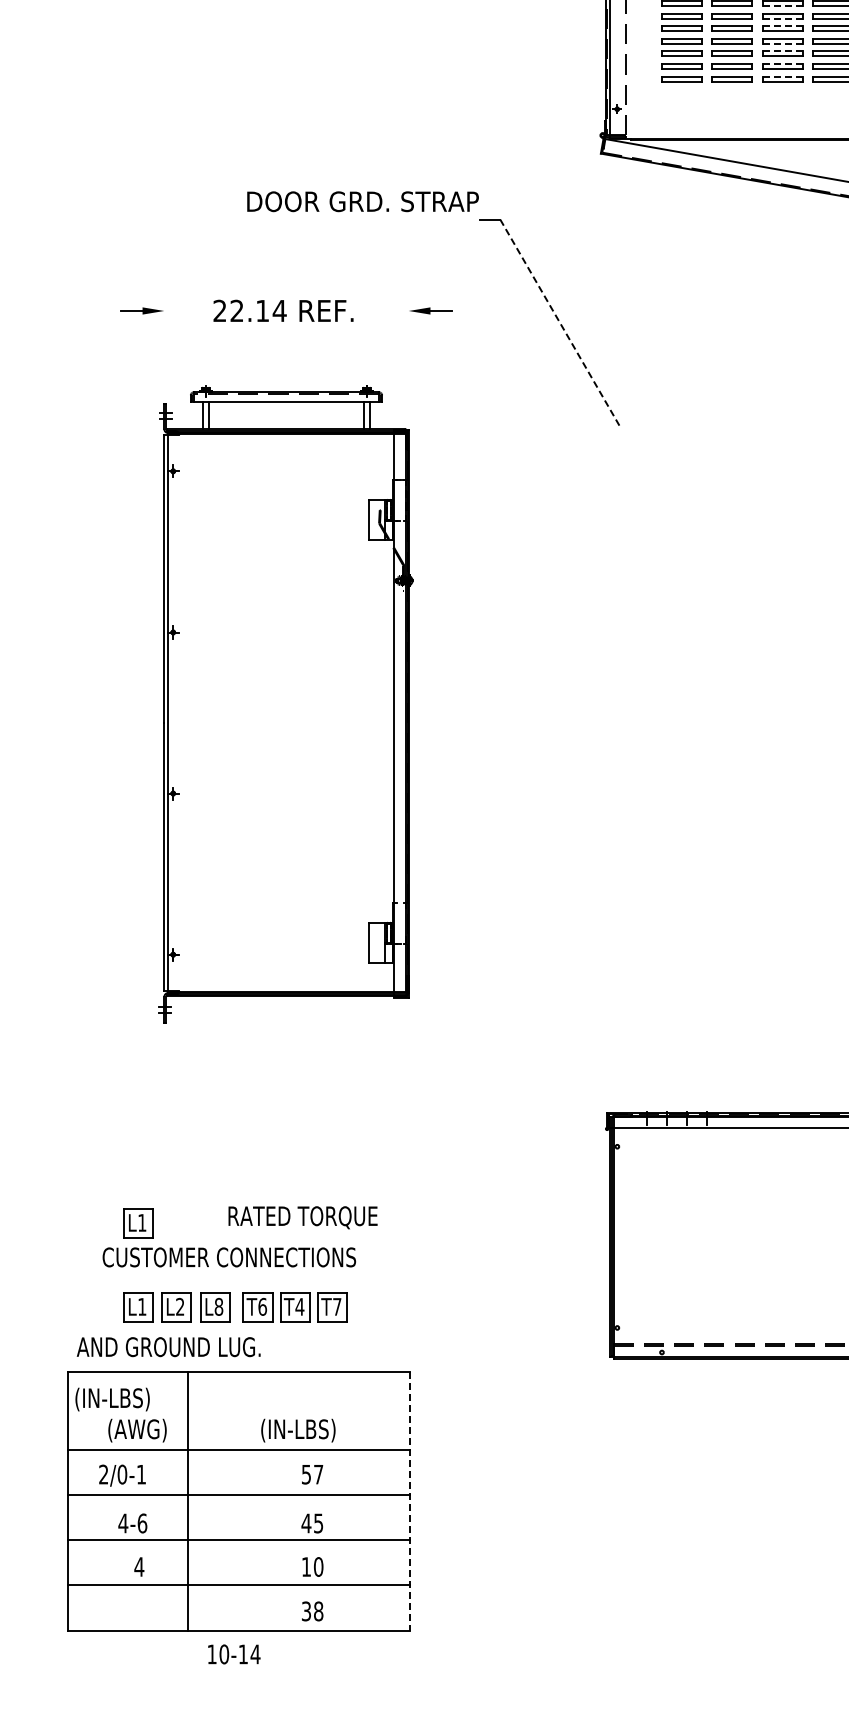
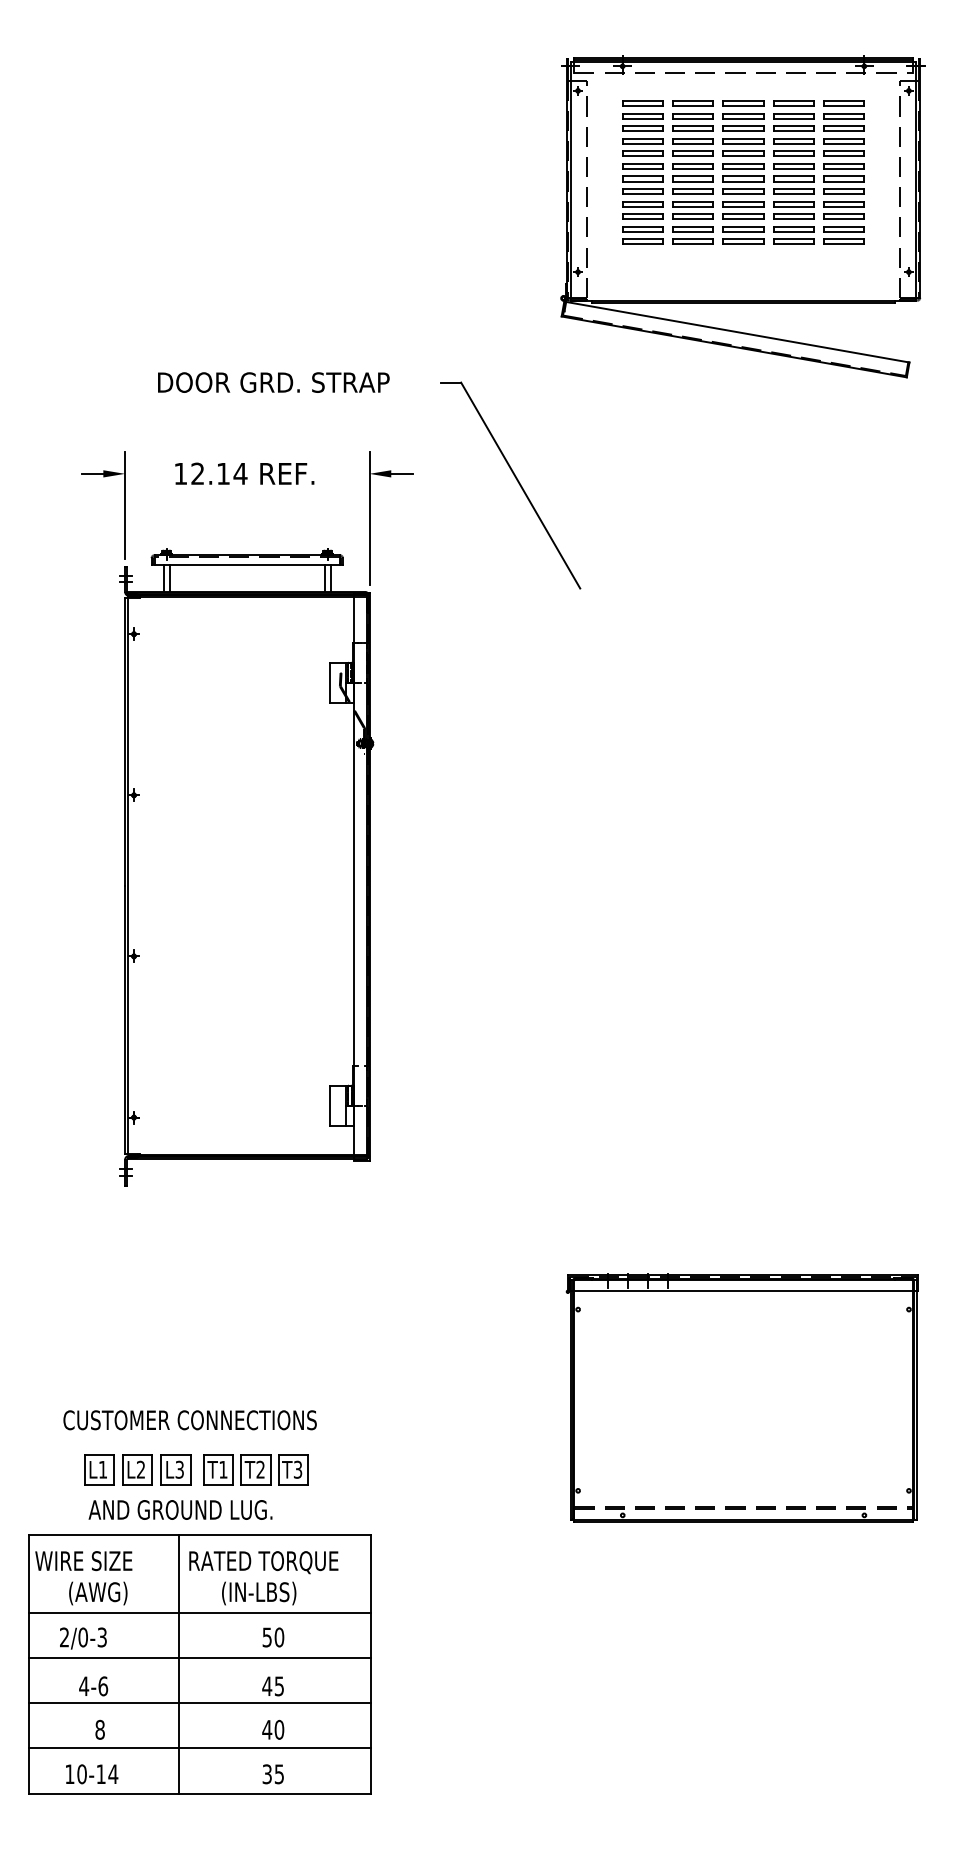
line: (781, 5) -> (742, 168), dashed -> solid
line: (781, 18) -> (742, 181), dashed -> solid
line: (782, 26) -> (743, 189), dashed -> solid
line: (781, 43) -> (742, 206), dashed -> solid
line: (782, 51) -> (743, 214), dashed -> solid
line: (782, 63) -> (743, 226), dashed -> solid
line: (782, 76) -> (743, 239), dashed -> solid
text: (362, 201) -> (273, 382), moved
text: (219, 310) -> (180, 473), 22.14 -> 12.14
line: (559, 322) -> (520, 485), dashed -> solid
line: (164, 342) -> (125, 505), added
line: (408, 355) -> (369, 518), added
text: (302, 1217) -> (263, 1562), moved
part: (138, 1222) -> (99, 1385), removed
text: (218, 1306) -> (179, 1469), L8 -> L3
text: (262, 1306) -> (223, 1469), T6 -> T1
text: (299, 1306) -> (260, 1469), T4 -> T2
text: (336, 1306) -> (297, 1469), T7 -> T3
text: (168, 1346) -> (180, 1509), moved
text: (122, 1399) -> (83, 1562), (IN-LBS) -> WIRE SIZE
text: (140, 1474) -> (101, 1637), 2/0-1 -> 2/0-3
text: (318, 1474) -> (279, 1637), 57 -> 50
line: (187, 1501) -> (178, 1664), moved
line: (409, 1501) -> (370, 1664), dashed -> solid
text: (139, 1566) -> (100, 1729), 4 -> 8
text: (306, 1566) -> (267, 1729), 10 -> 40
text: (318, 1611) -> (279, 1774), 38 -> 35
text: (234, 1654) -> (92, 1774), moved

